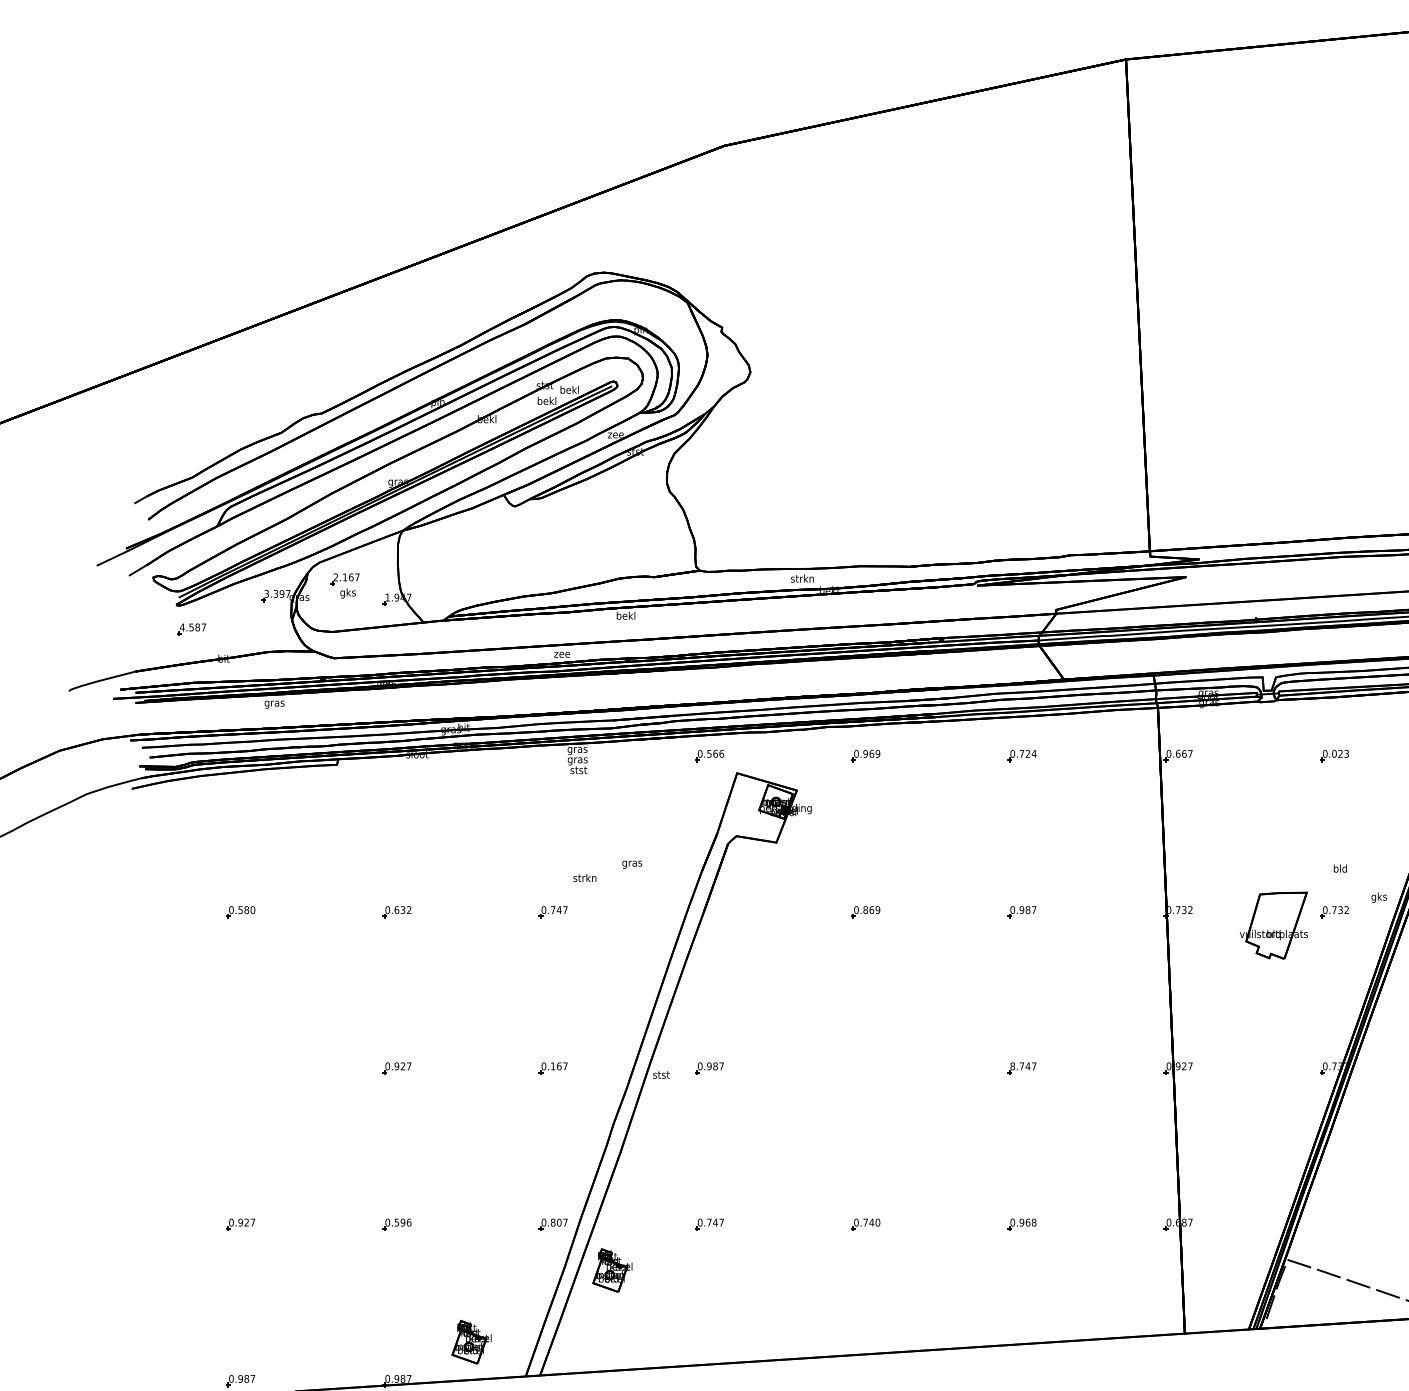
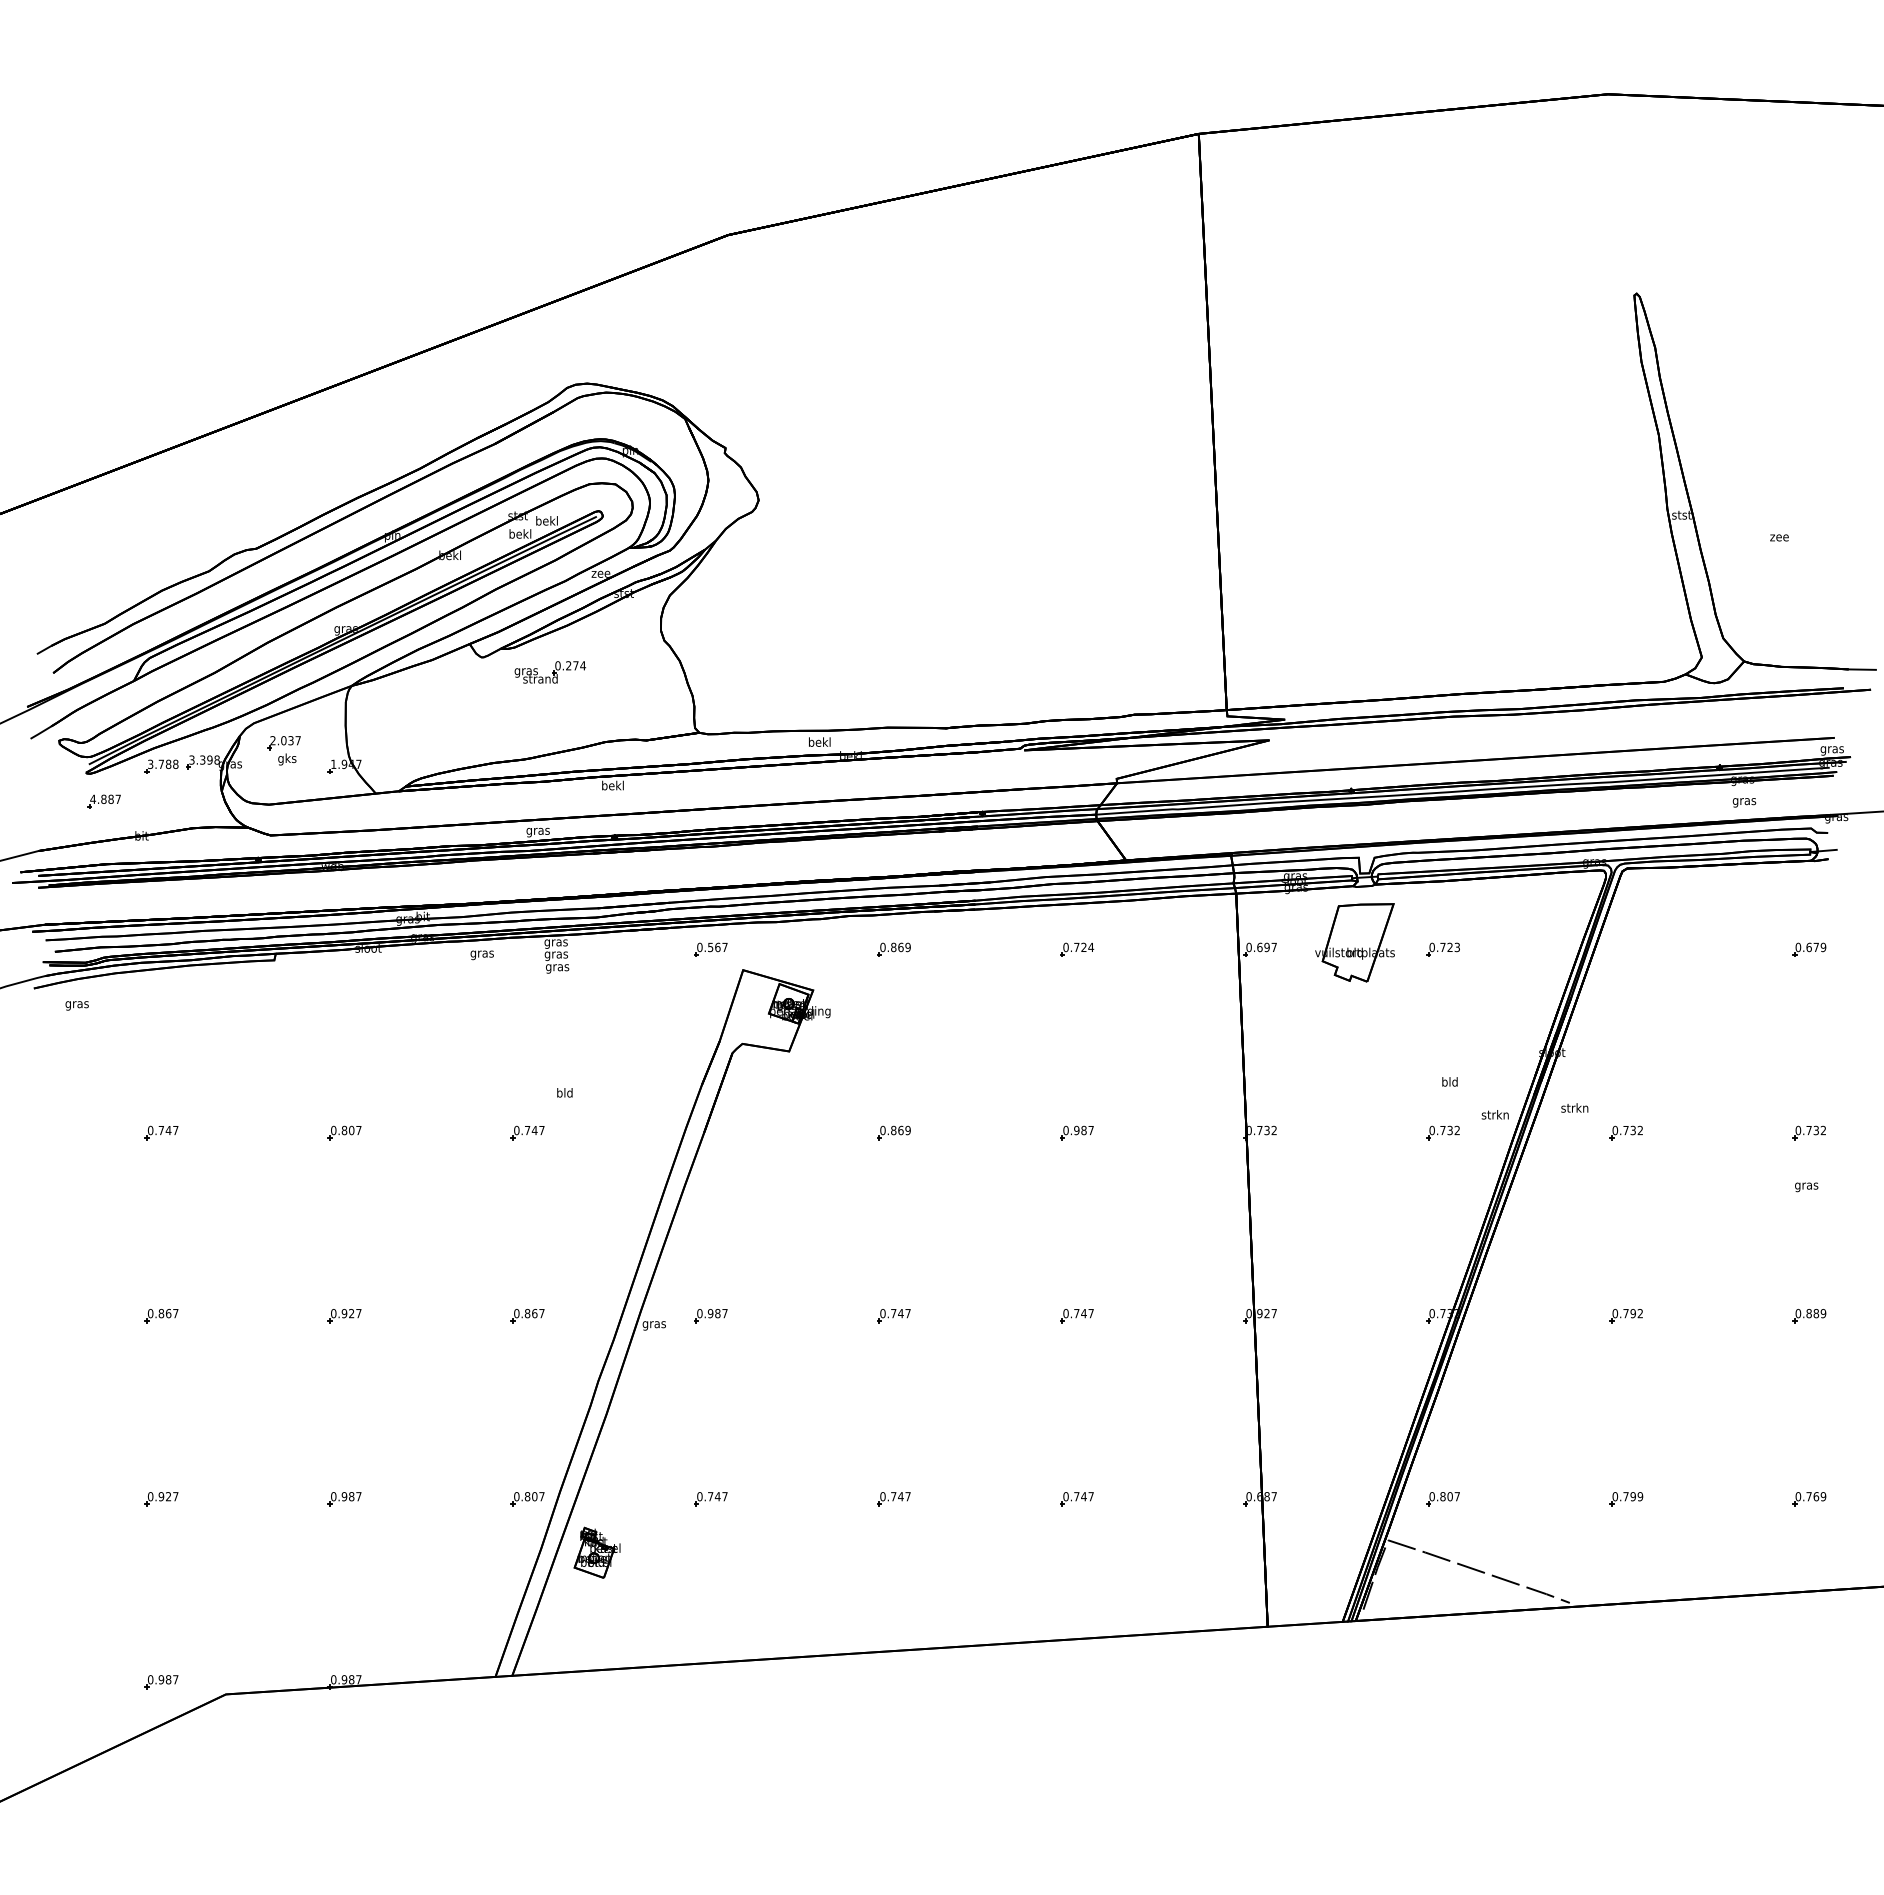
part: (571, 519) -> (549, 672), added
text: (348, 577) -> (287, 740), 2.167 -> 2.037
text: (802, 578) -> (819, 741), strkn -> bekl
text: (287, 593) -> (216, 759), 3.397 -> 3.398
part: (240, 599) -> (161, 766), added
text: (191, 626) -> (103, 798), 4.587 -> 4.887
text: (561, 655) -> (537, 832), zee -> gras
text: (273, 704) -> (76, 1005), moved
text: (721, 753) -> (724, 947), 0.566 -> 0.567
text: (865, 753) -> (893, 947), 0.969 -> 0.869
text: (1183, 753) -> (1266, 947), 0.667 -> 0.697
text: (1334, 753) -> (1442, 947), 0.023 -> 0.723
text: (578, 770) -> (557, 967), stst -> gras
text: (631, 864) -> (481, 955), moved
text: (584, 877) -> (564, 1092), strkn -> bld
text: (1378, 897) -> (1494, 1115), gks -> strkn
text: (246, 910) -> (168, 1130), 0.580 -> 0.747
text: (402, 910) -> (351, 1130), 0.632 -> 0.807
part: (1273, 925) -> (1354, 942), moved
text: (553, 1066) -> (527, 1313), 0.167 -> 0.867
text: (1012, 1066) -> (1065, 1313), 8.747 -> 0.747
part: (240, 1068) -> (161, 1316), added
part: (865, 1068) -> (893, 1316), added
text: (660, 1075) -> (653, 1324), stst -> gras
text: (402, 1222) -> (351, 1496), 0.596 -> 0.987
text: (877, 1222) -> (907, 1496), 0.740 -> 0.747
text: (1027, 1222) -> (1083, 1496), 0.968 -> 0.747
part: (1334, 1225) -> (1442, 1499), added
part: (471, 1341) -> (431, 1636), removed

